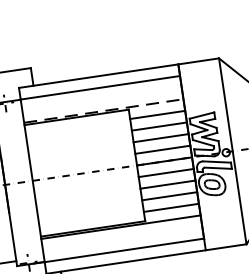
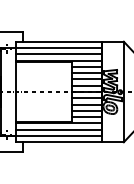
line: (101, 99) -> (58, 54), added
line: (105, 110) -> (59, 60), dashed -> solid
line: (122, 238) -> (58, 129), added

